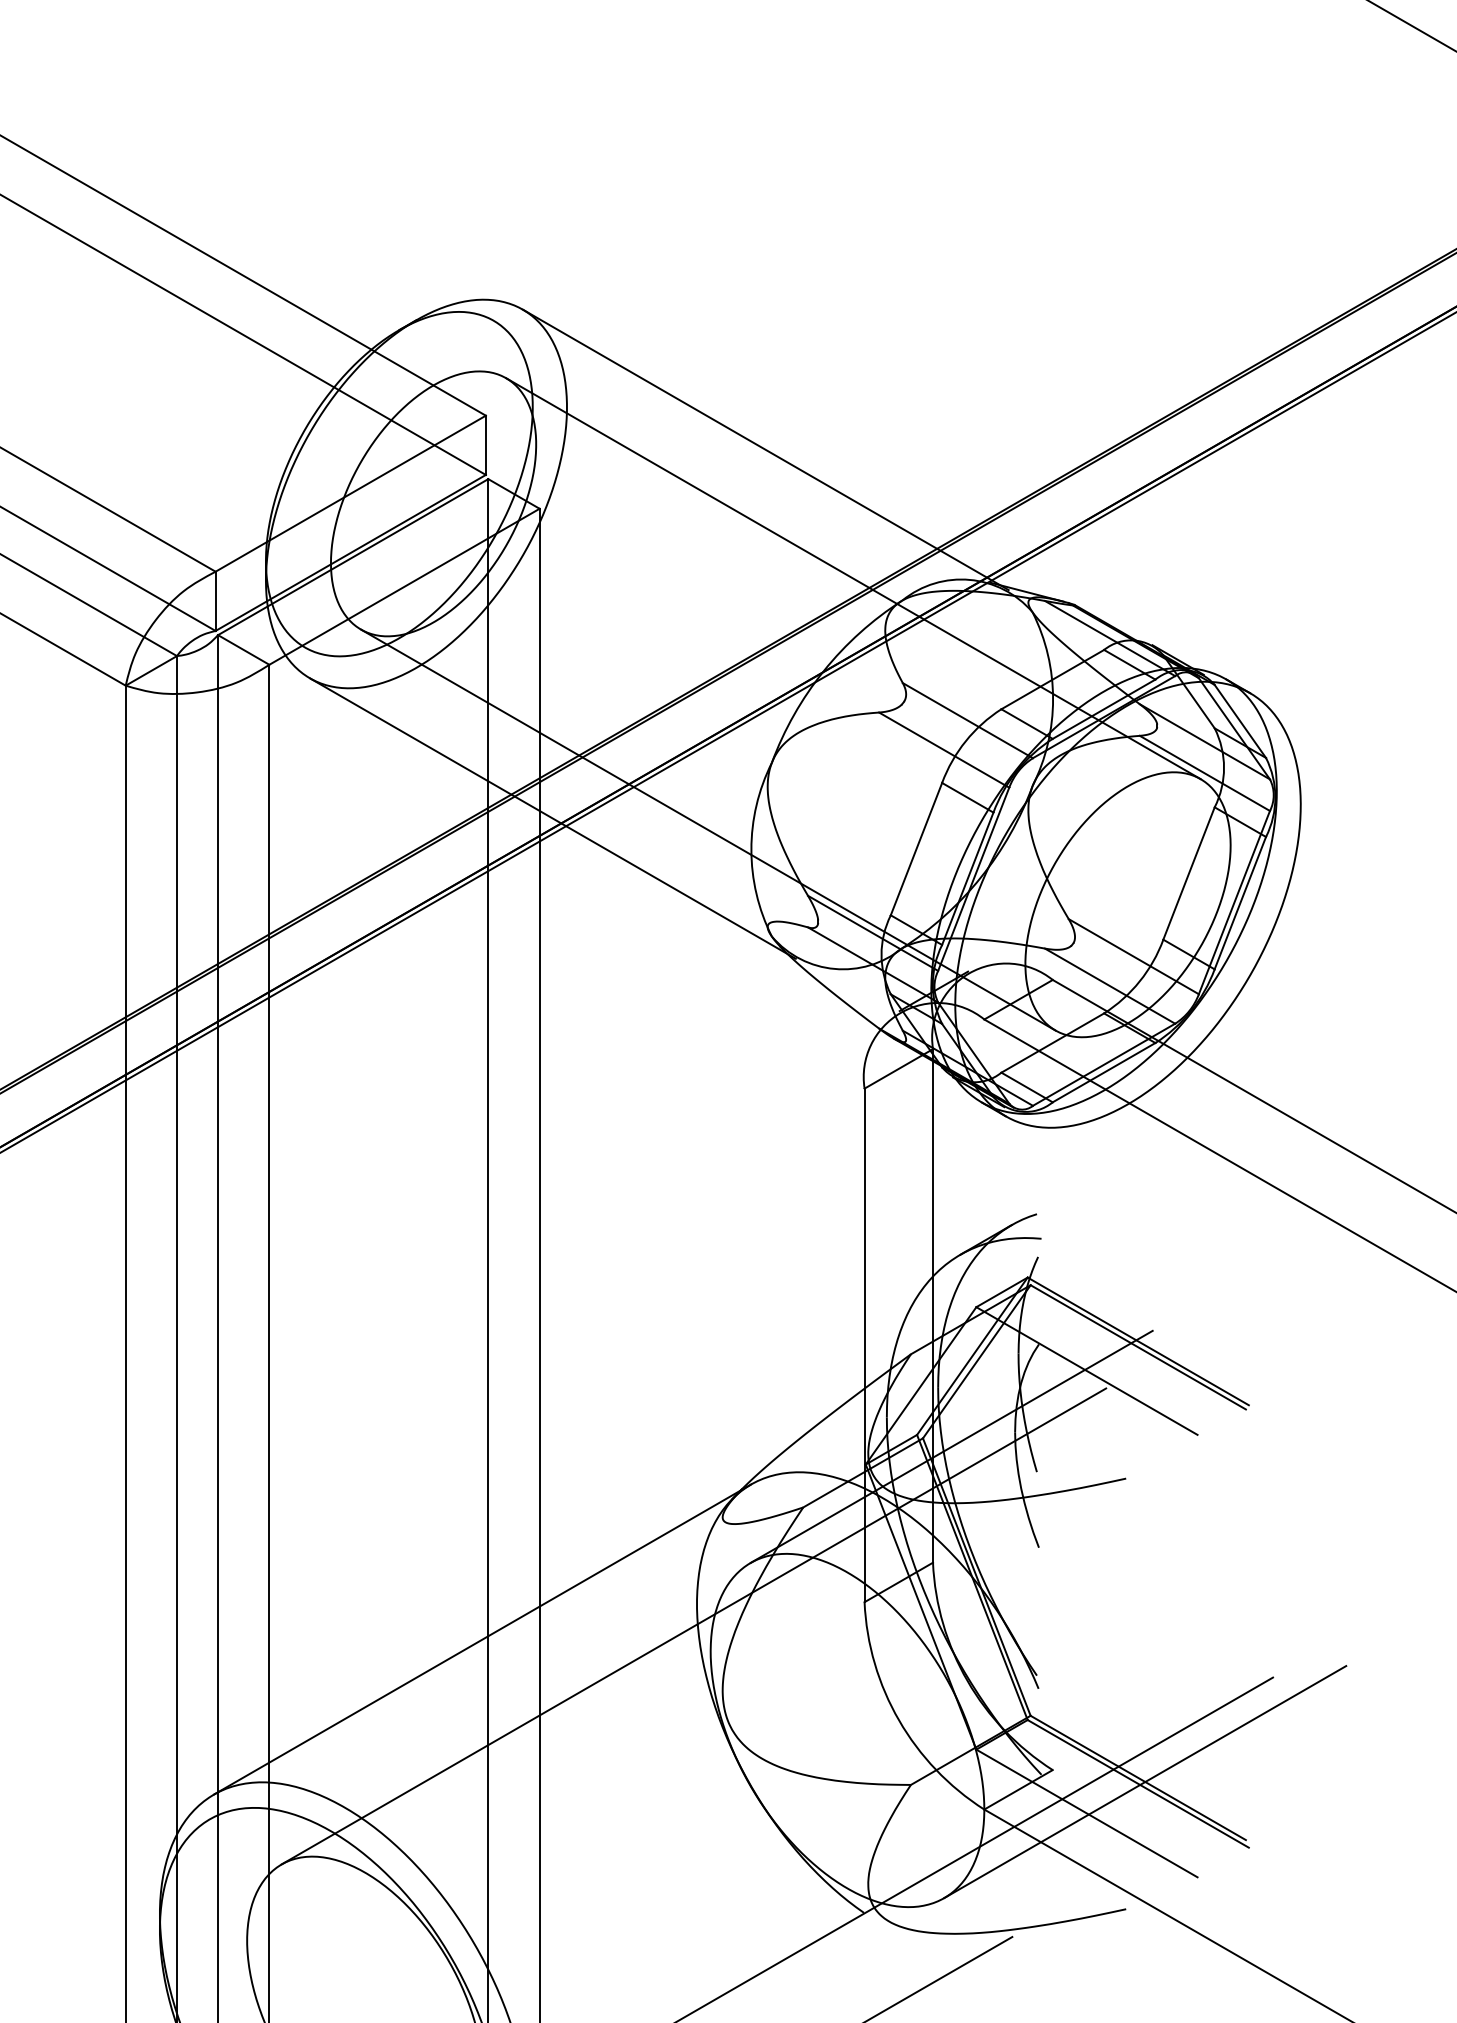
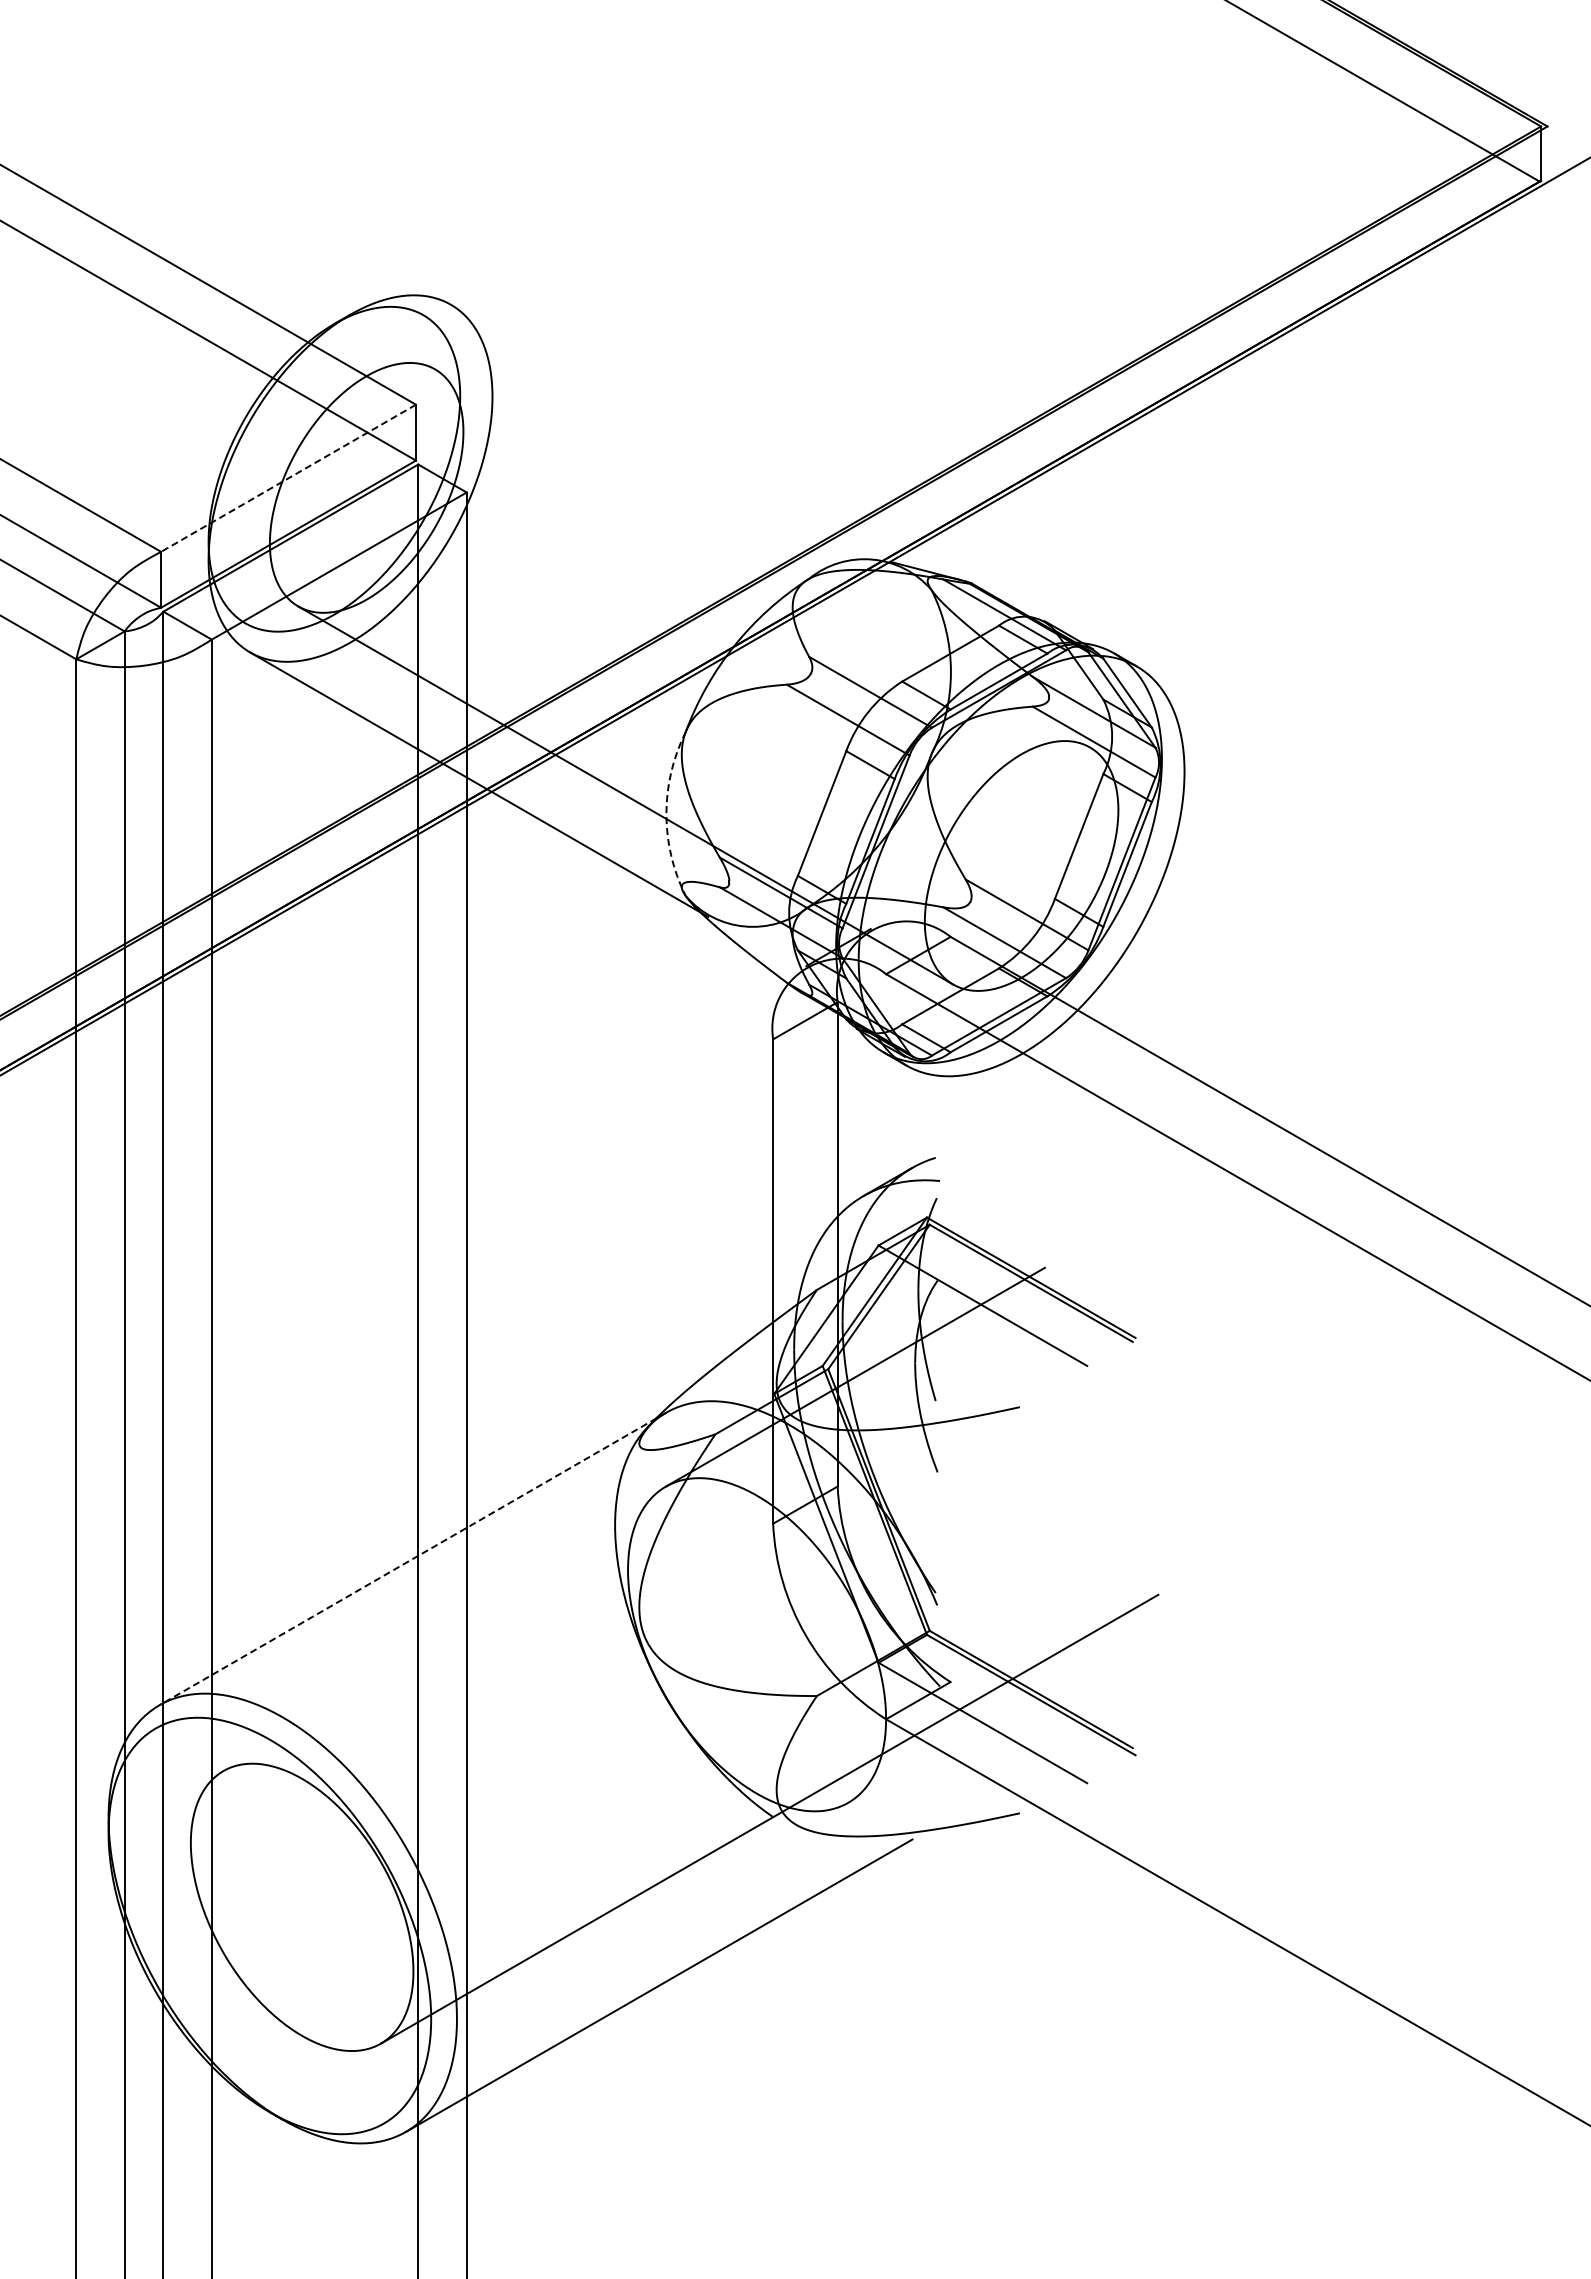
line: (765, 449) -> (679, 436), removed
line: (350, 493) -> (288, 478), solid -> dashed
line: (853, 578) -> (762, 558), removed
arc: (751, 850) -> (666, 814), solid -> dashed
line: (693, 1626) -> (611, 1546), removed
line: (482, 1640) -> (412, 1559), solid -> dashed
line: (1144, 1781) -> (1037, 1692), removed

